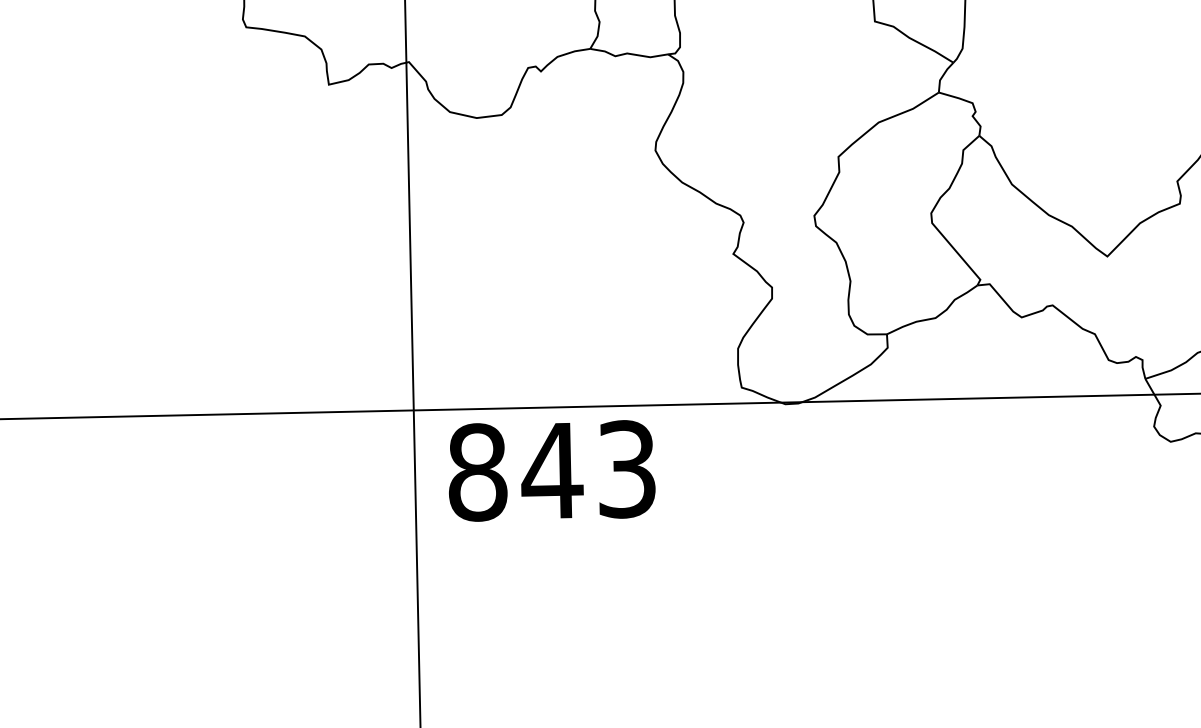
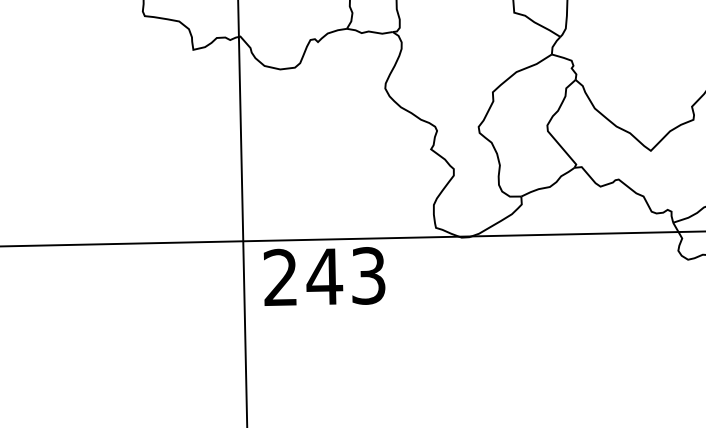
text: (477, 472) -> (280, 277), 843 -> 243

